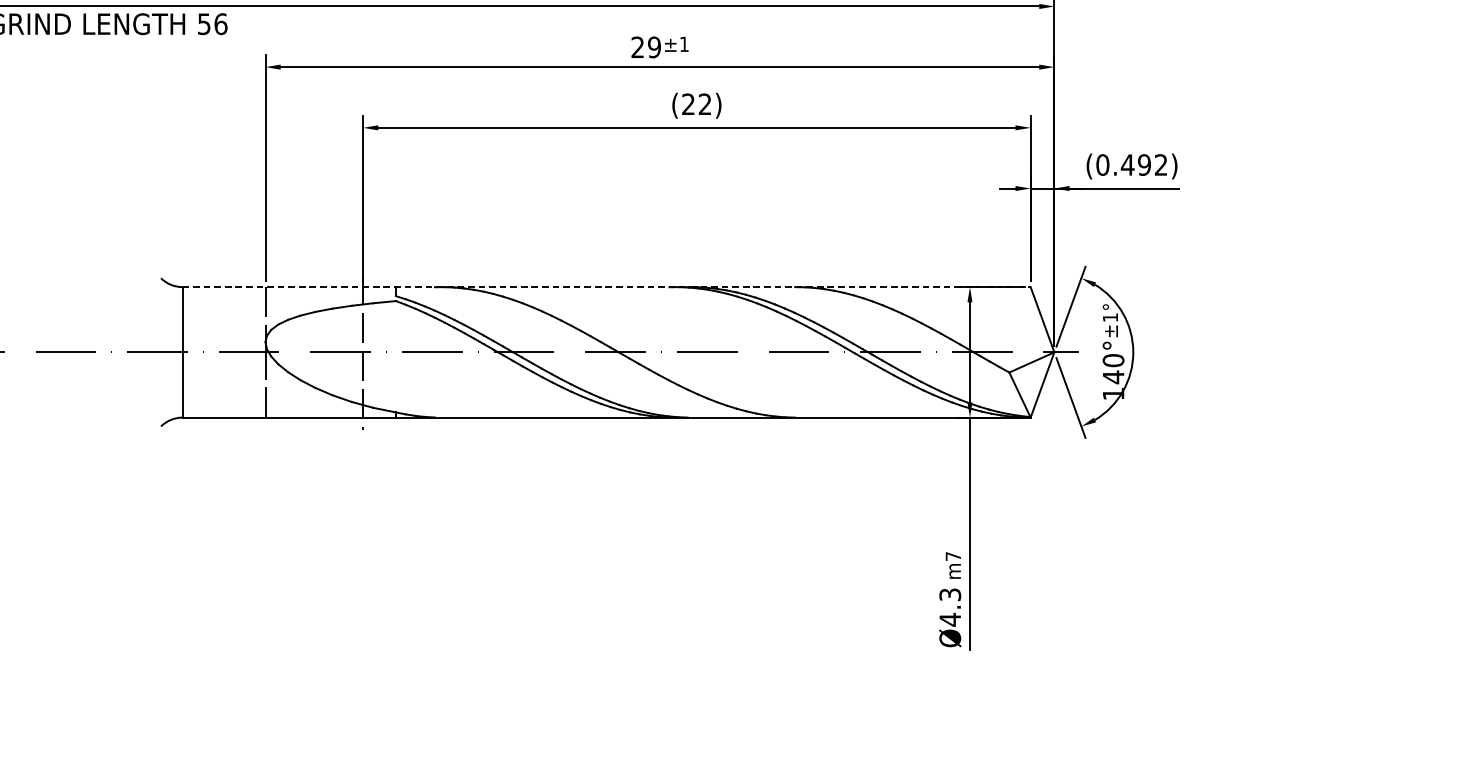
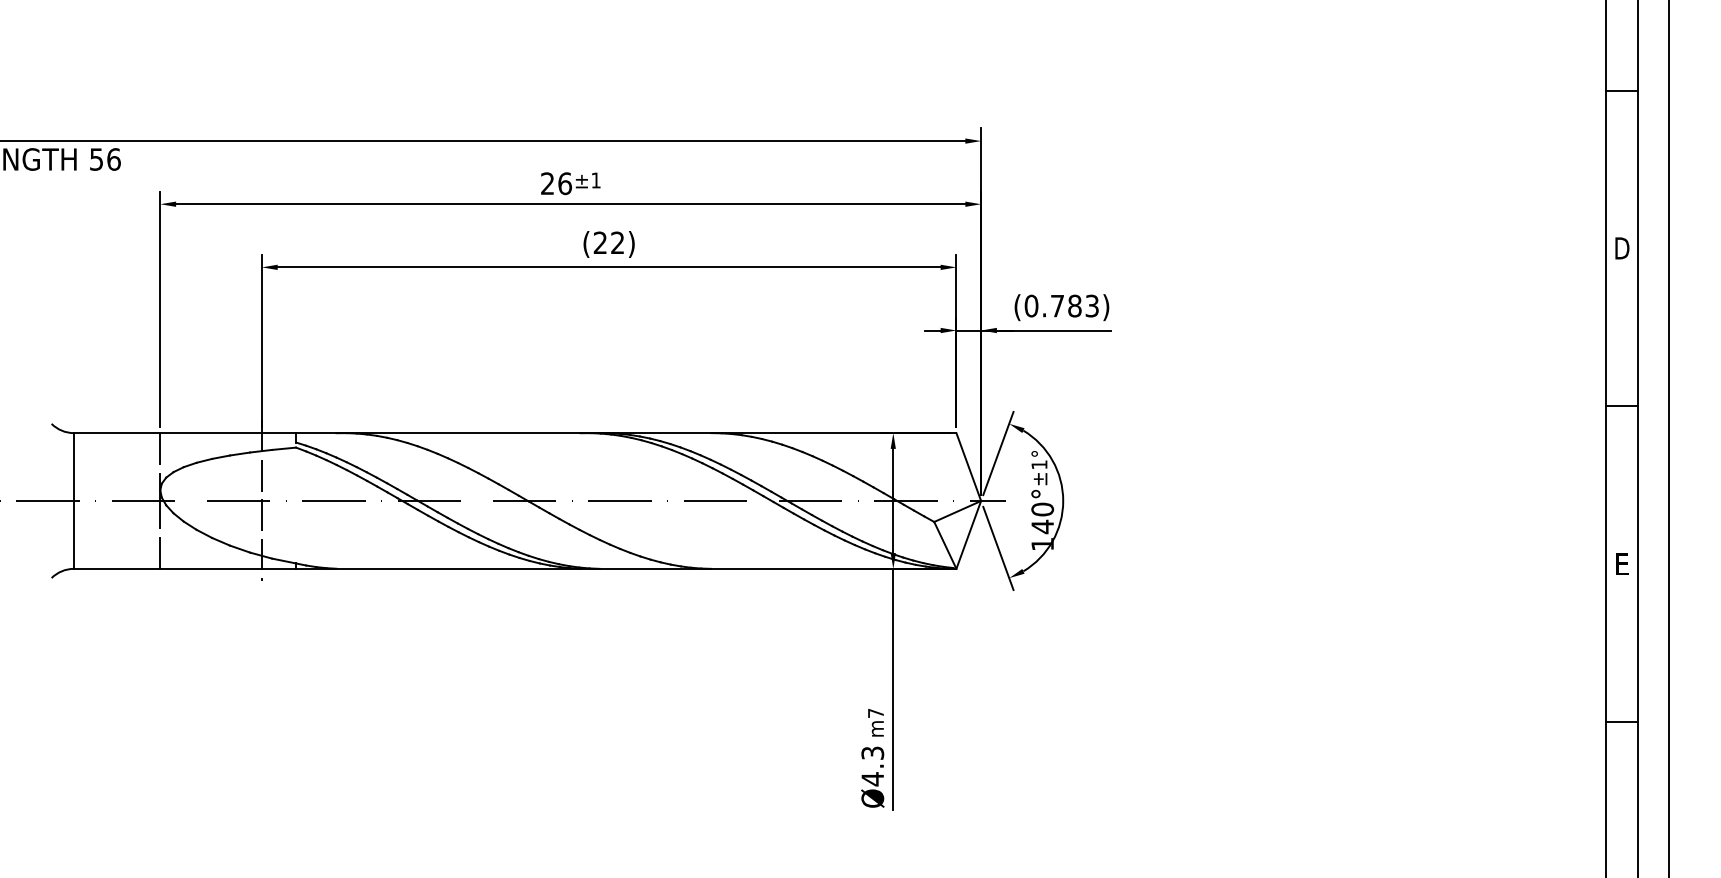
text: (653, 47) -> (564, 183), 29 -> 26
text: (1144, 164) -> (1074, 305), (0.492) -> (0.783)
line: (606, 287) -> (515, 433), dashed -> solid

